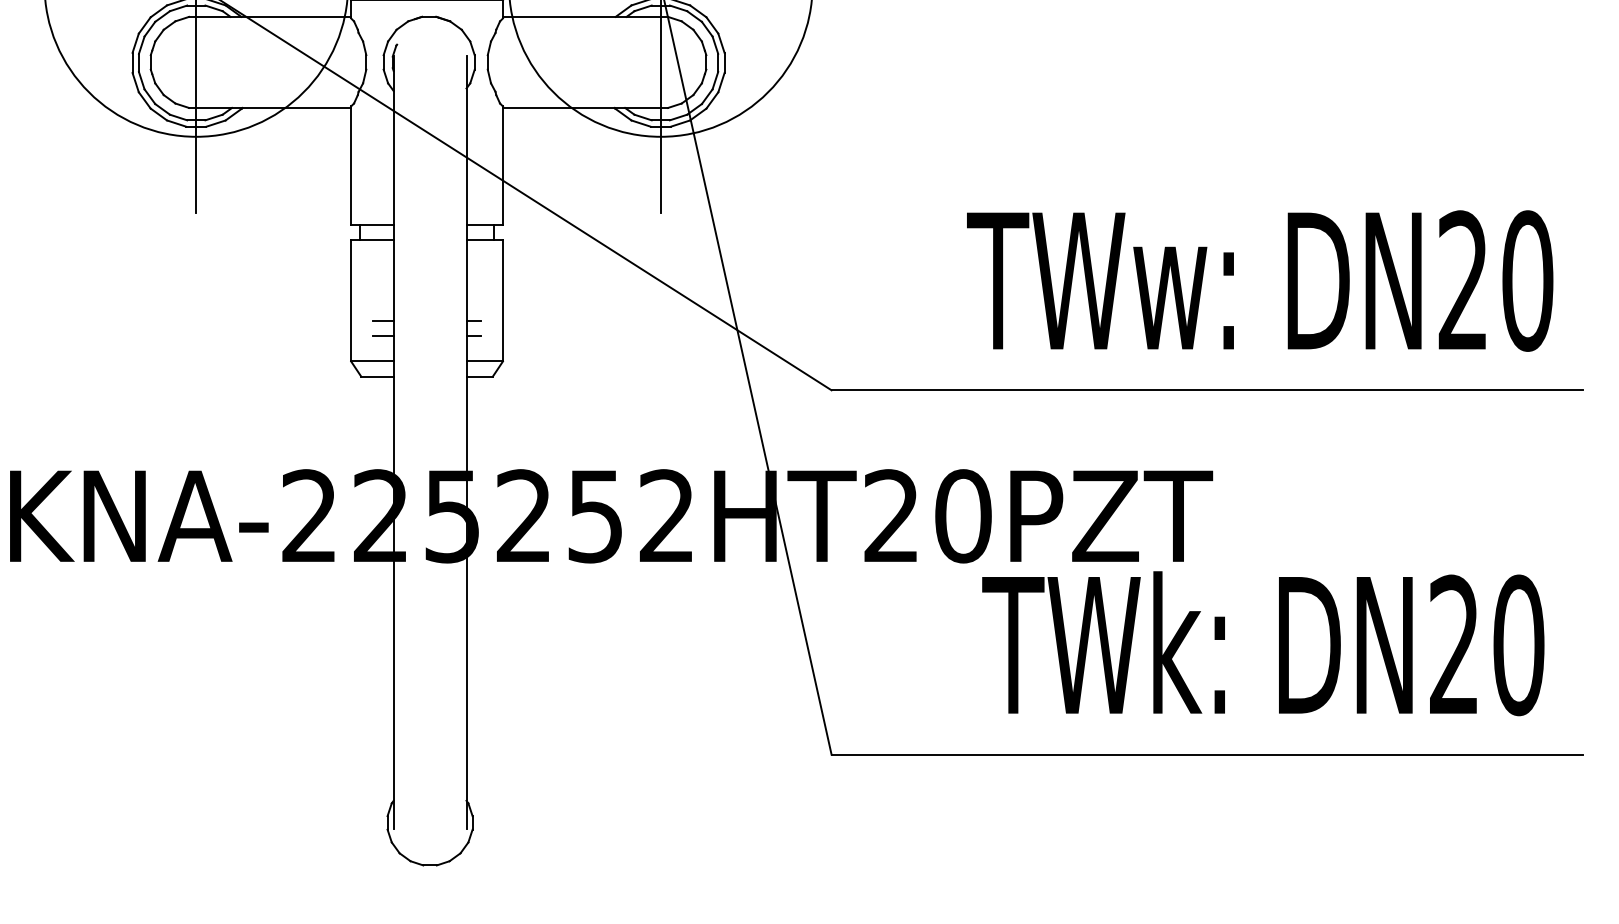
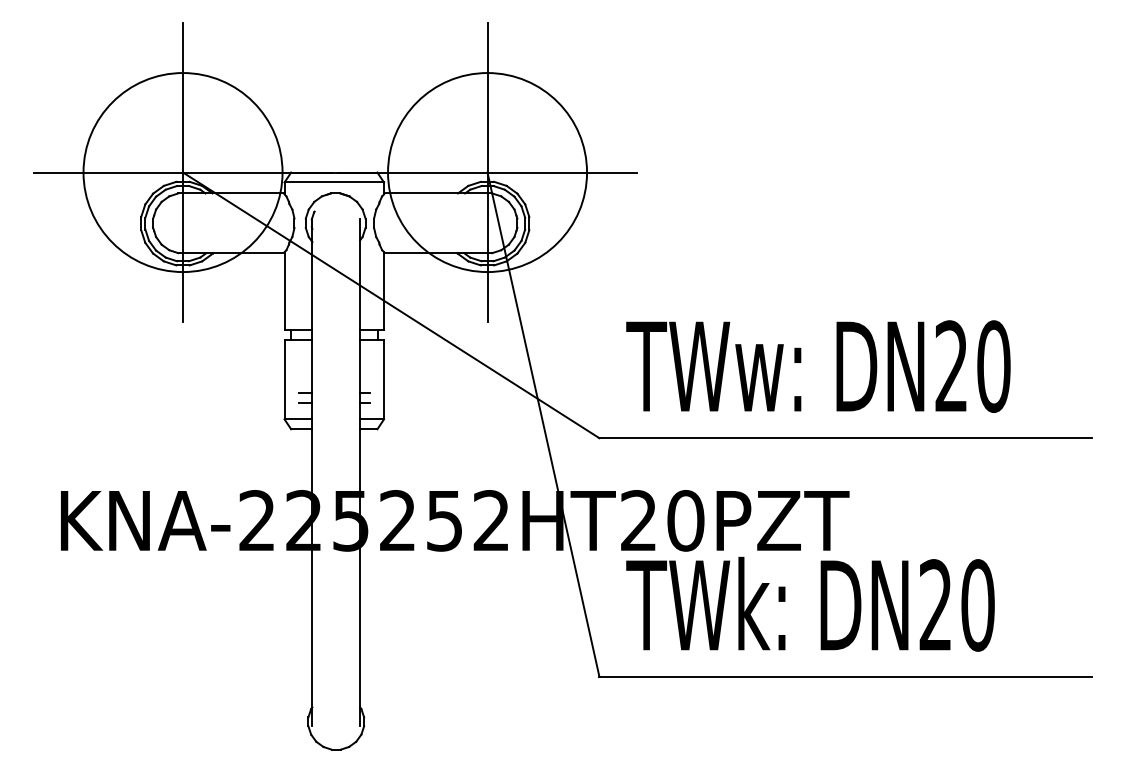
text: (1260, 280) -> (818, 366), moved
text: (1263, 642) -> (810, 603), moved

